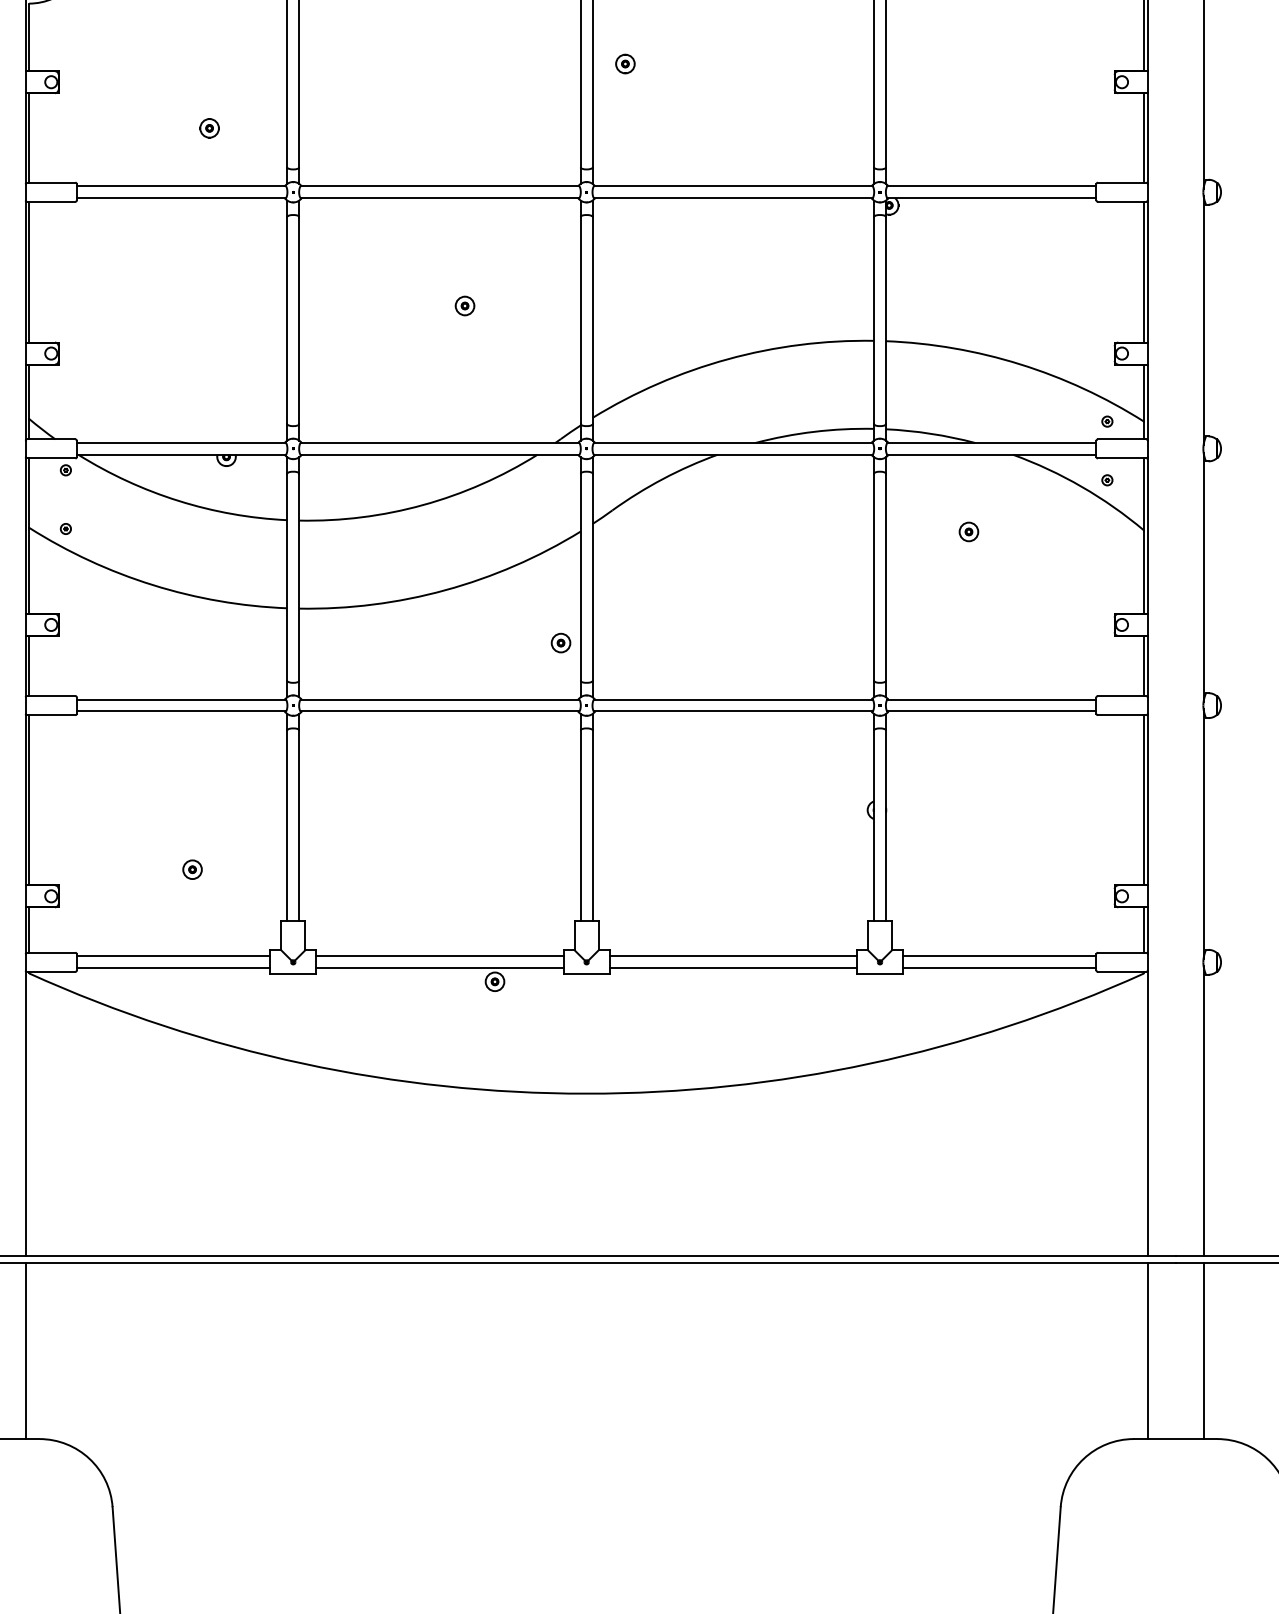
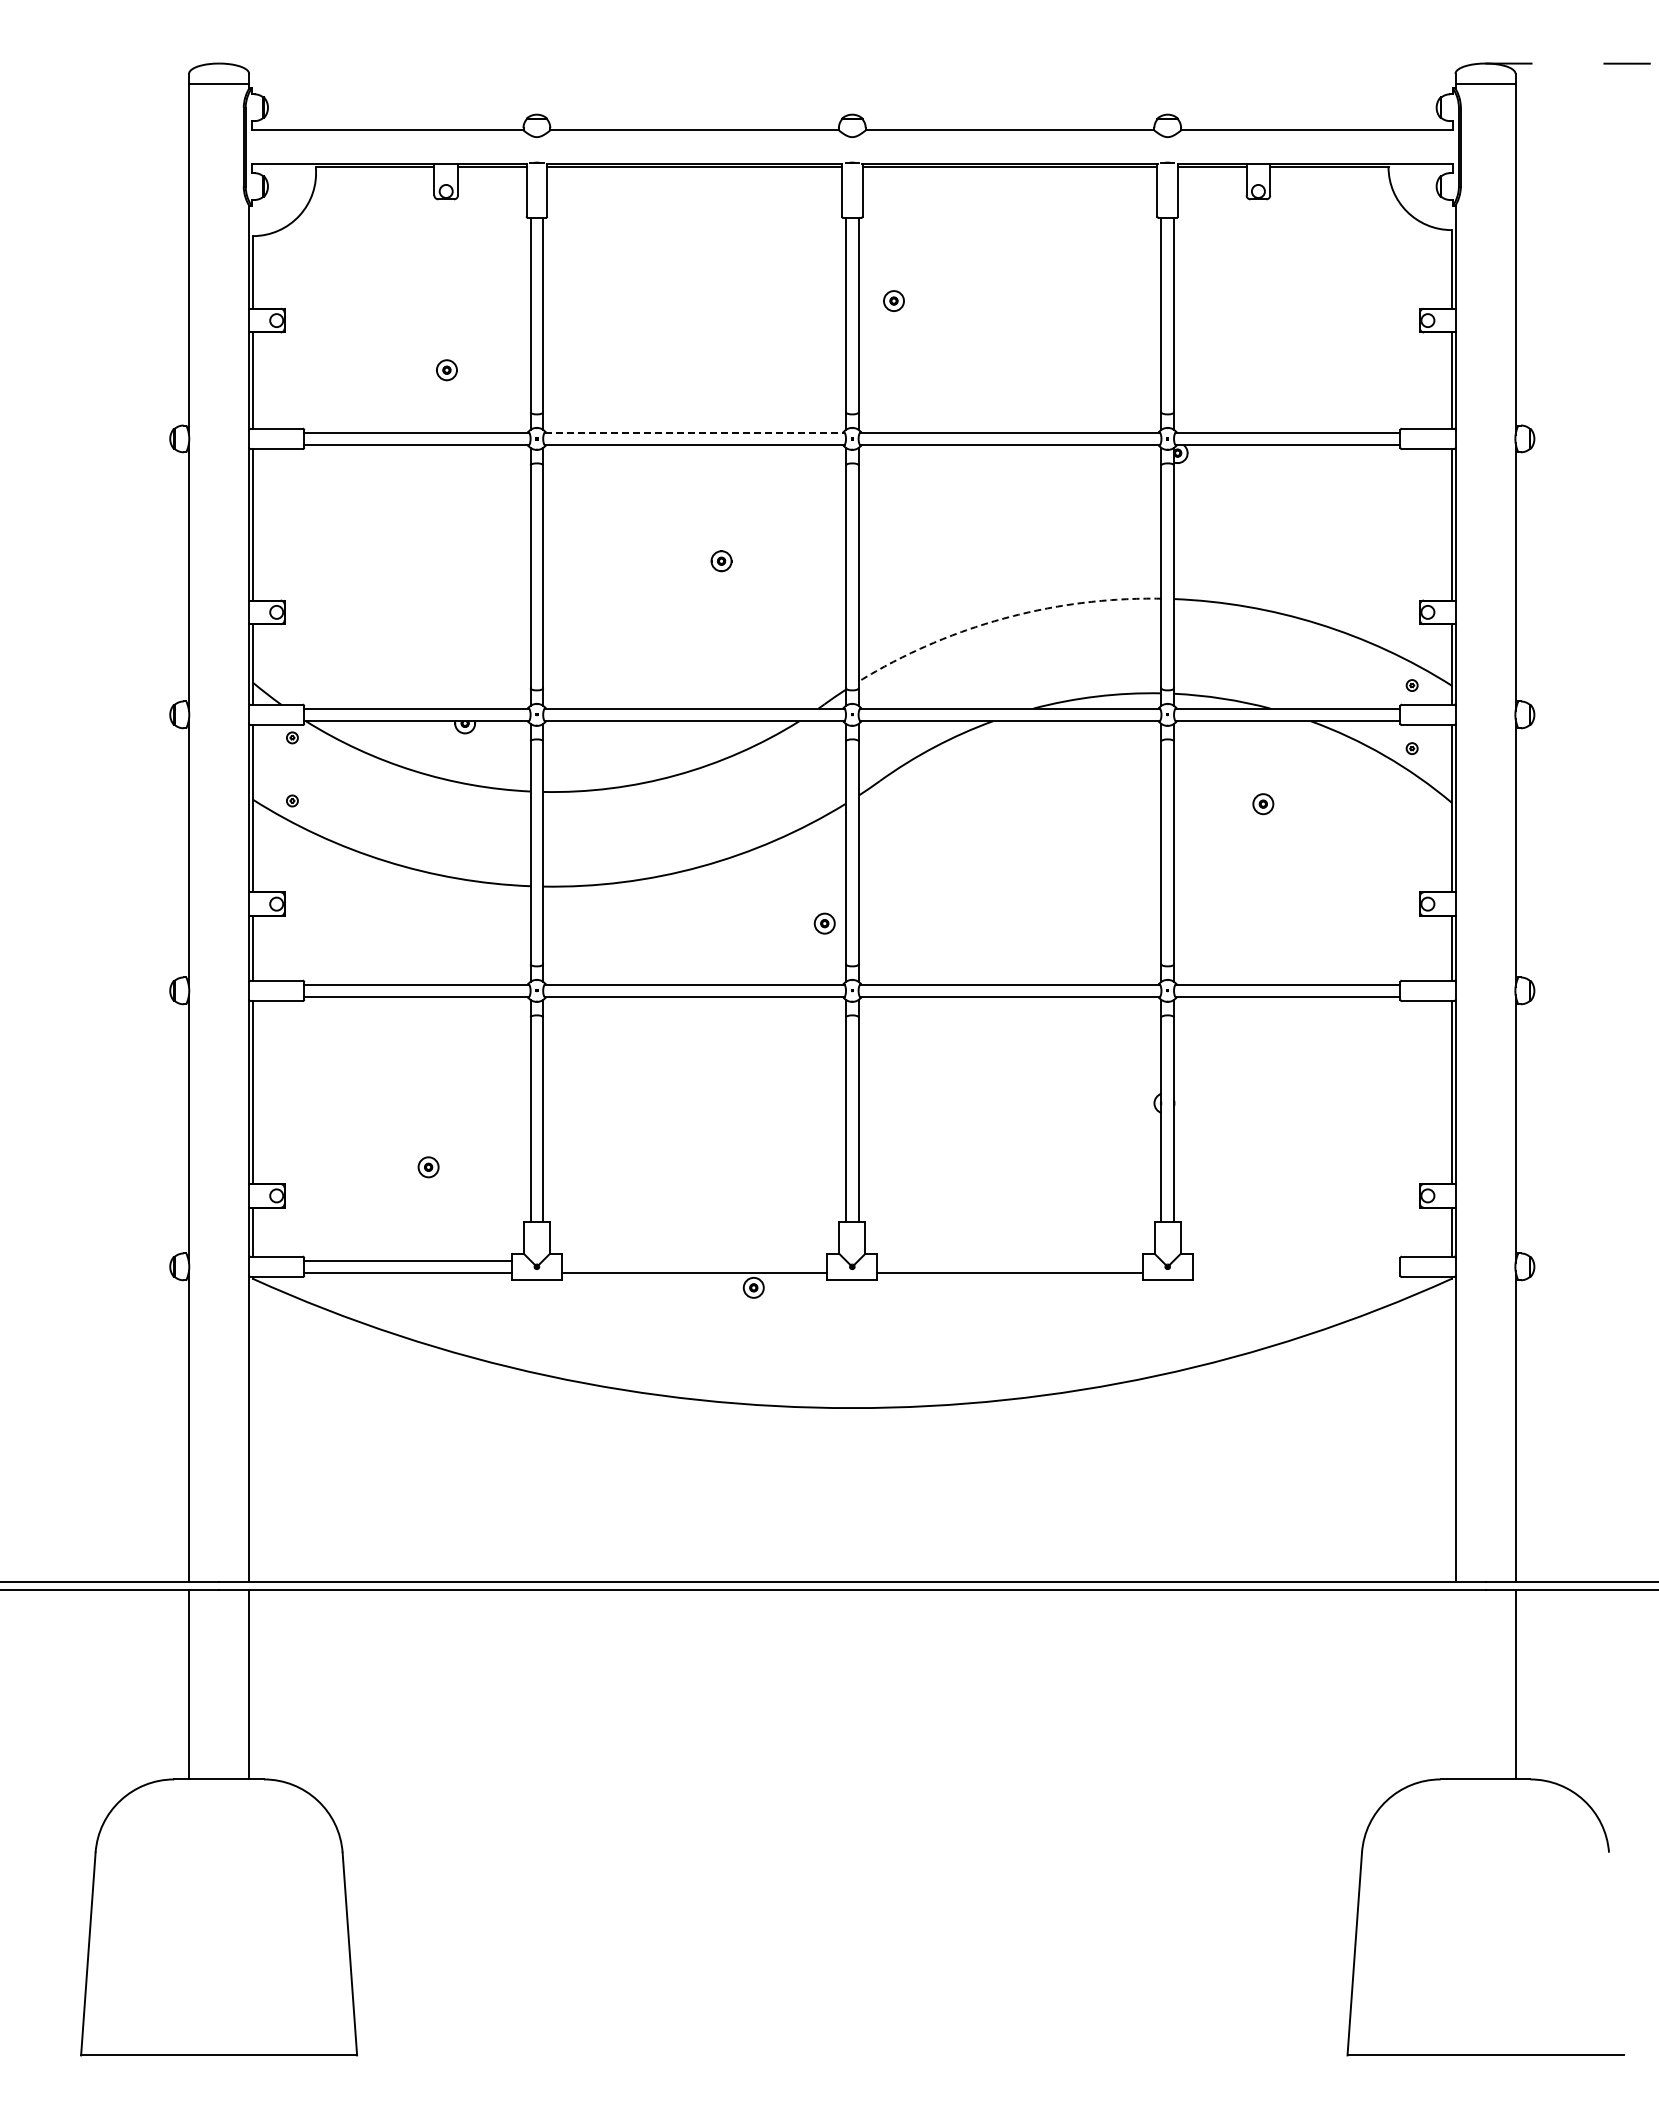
line: (439, 186) -> (694, 432), solid -> dashed
arc: (728, 359) -> (1004, 618), solid -> dashed
line: (439, 956) -> (694, 1260), removed
line: (732, 956) -> (1009, 1260), removed
line: (999, 956) -> (1296, 1260), removed
line: (999, 968) -> (1296, 1273), removed
line: (1147, 1350) -> (1455, 1684), removed

